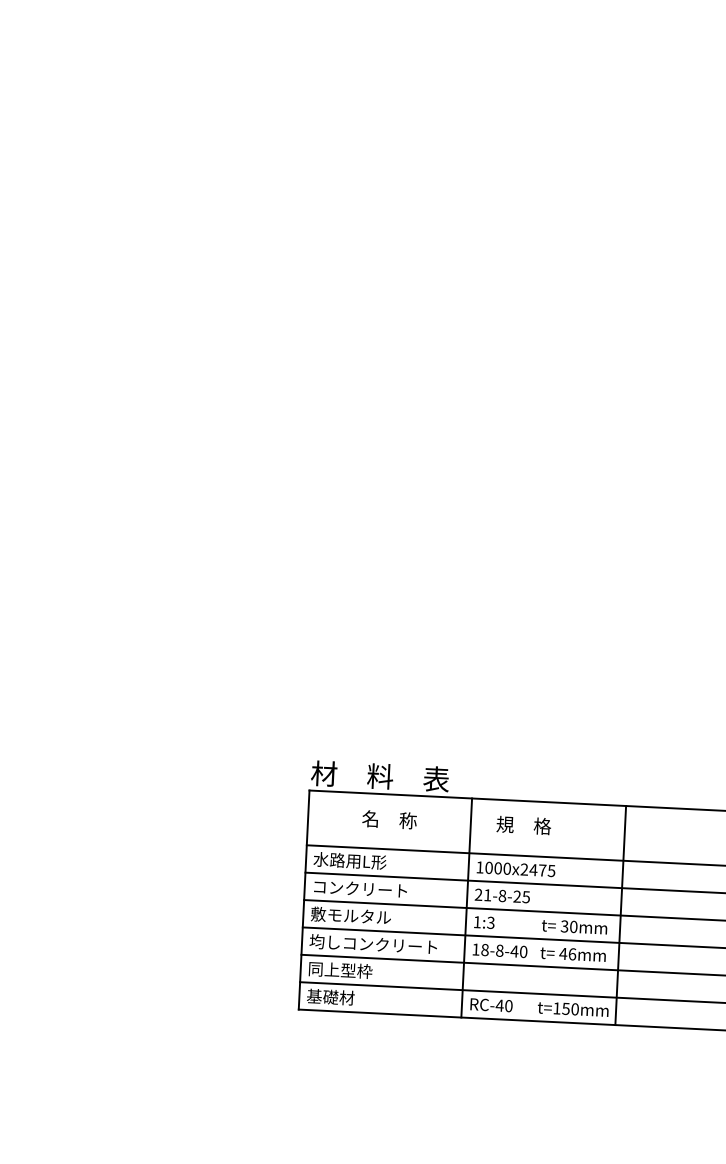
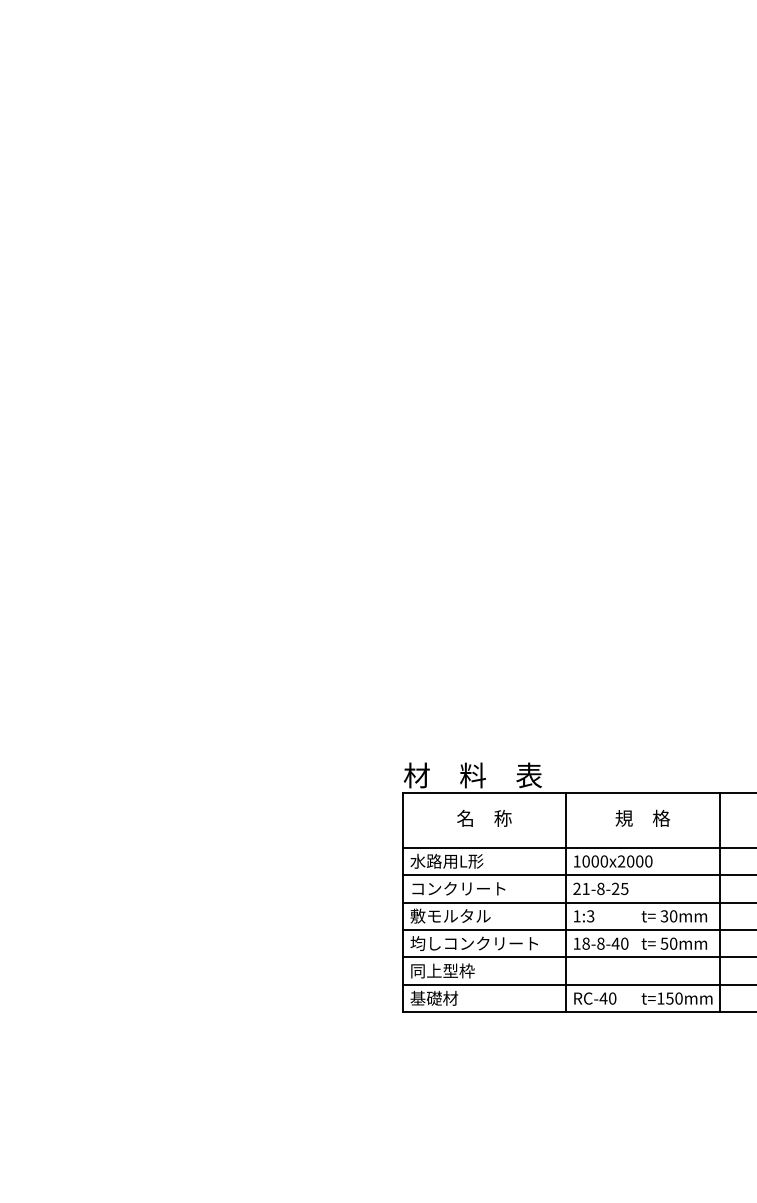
text: (523, 824) -> (642, 817), moved
text: (542, 870) -> (639, 861), 1000x2475 -> 1000x2000
text: (567, 953) -> (668, 943), 46mm -> 50mm

